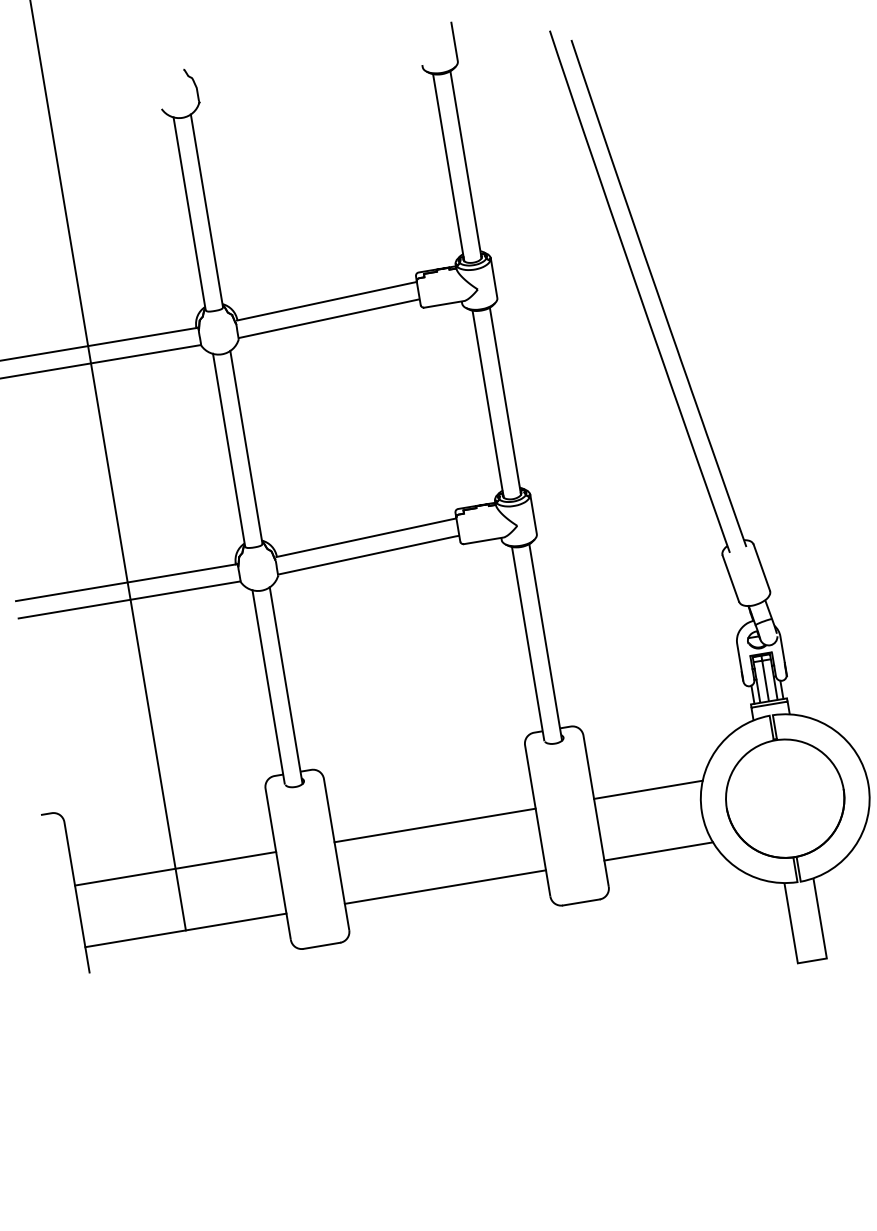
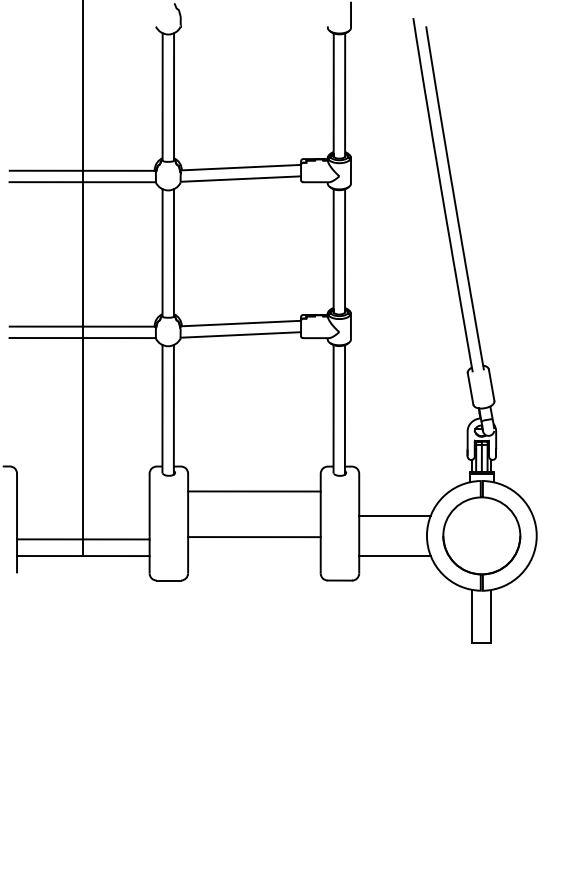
line: (435, 825) -> (254, 491), moved
line: (175, 868) -> (83, 539), moved
line: (445, 887) -> (254, 537), moved

